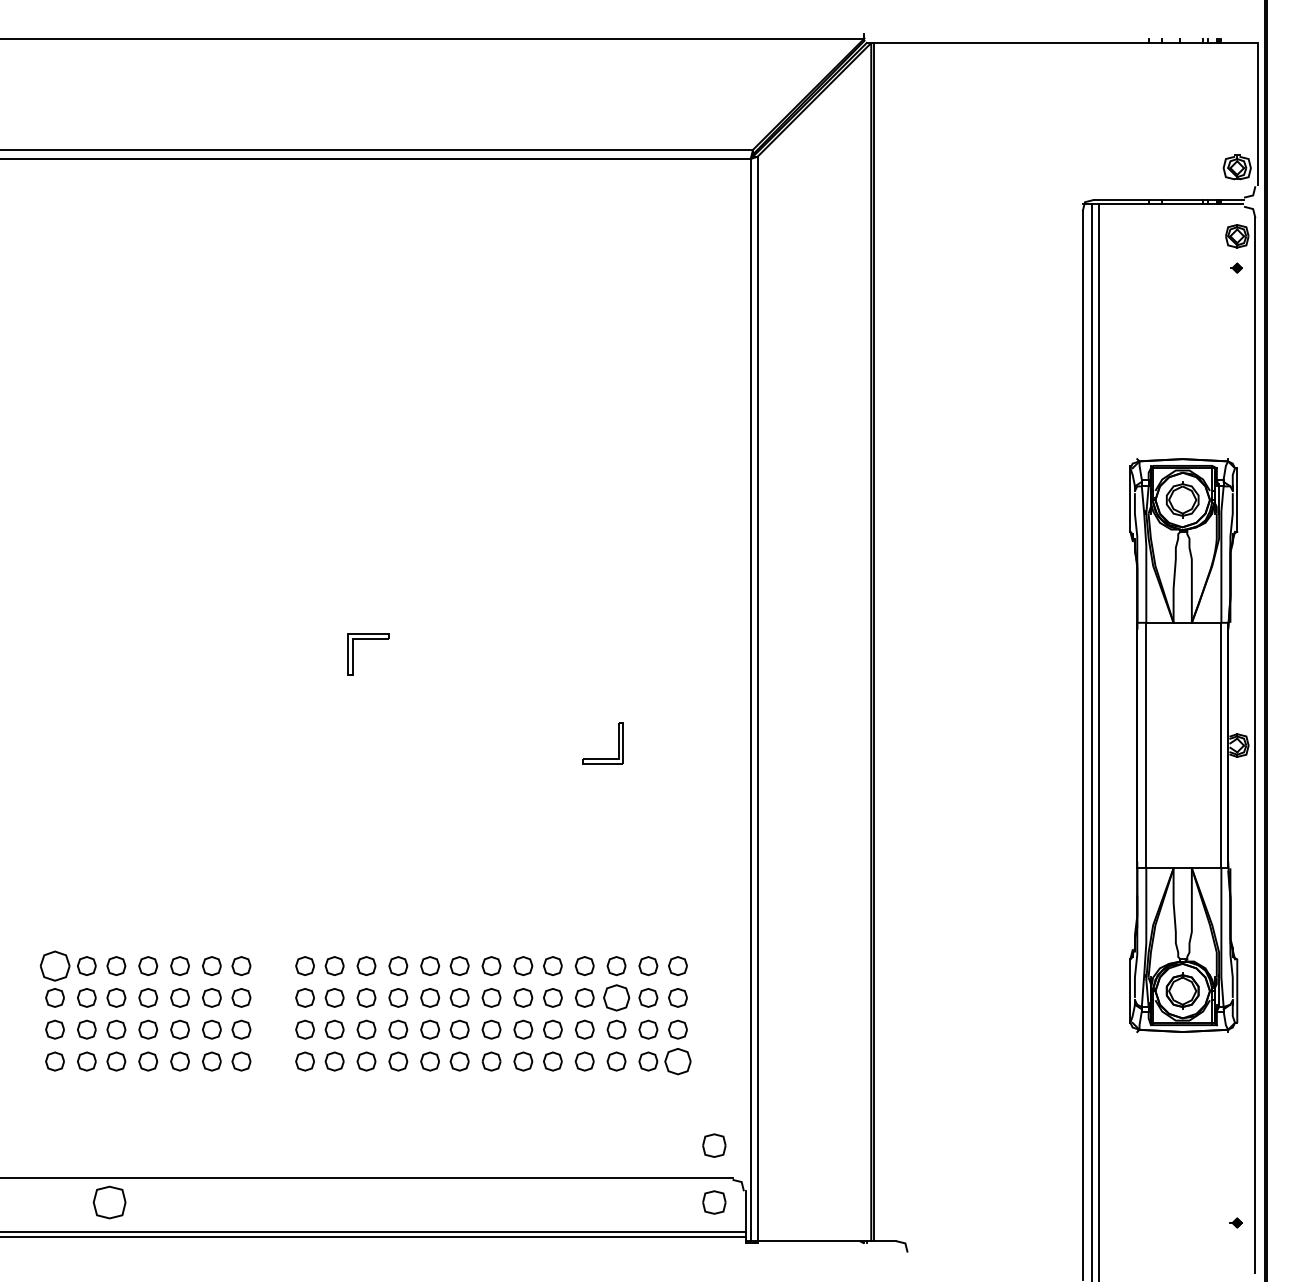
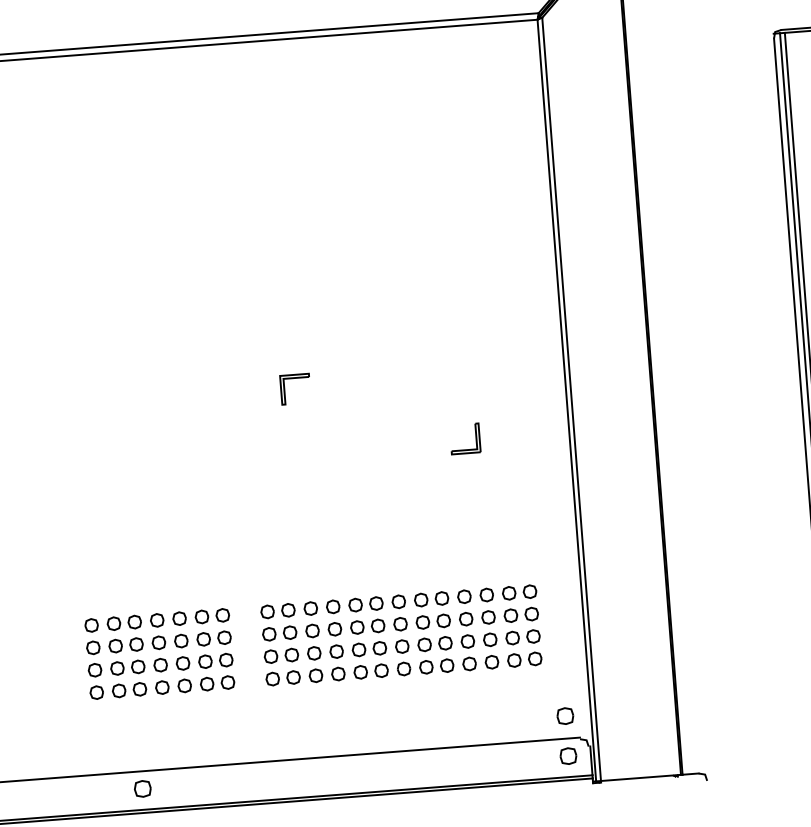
part: (54, 965) -> (91, 625), size x0.62
part: (616, 997) -> (488, 617), size x0.71
part: (677, 1061) -> (534, 658), size x0.71
part: (109, 1202) -> (142, 788), size x0.71

